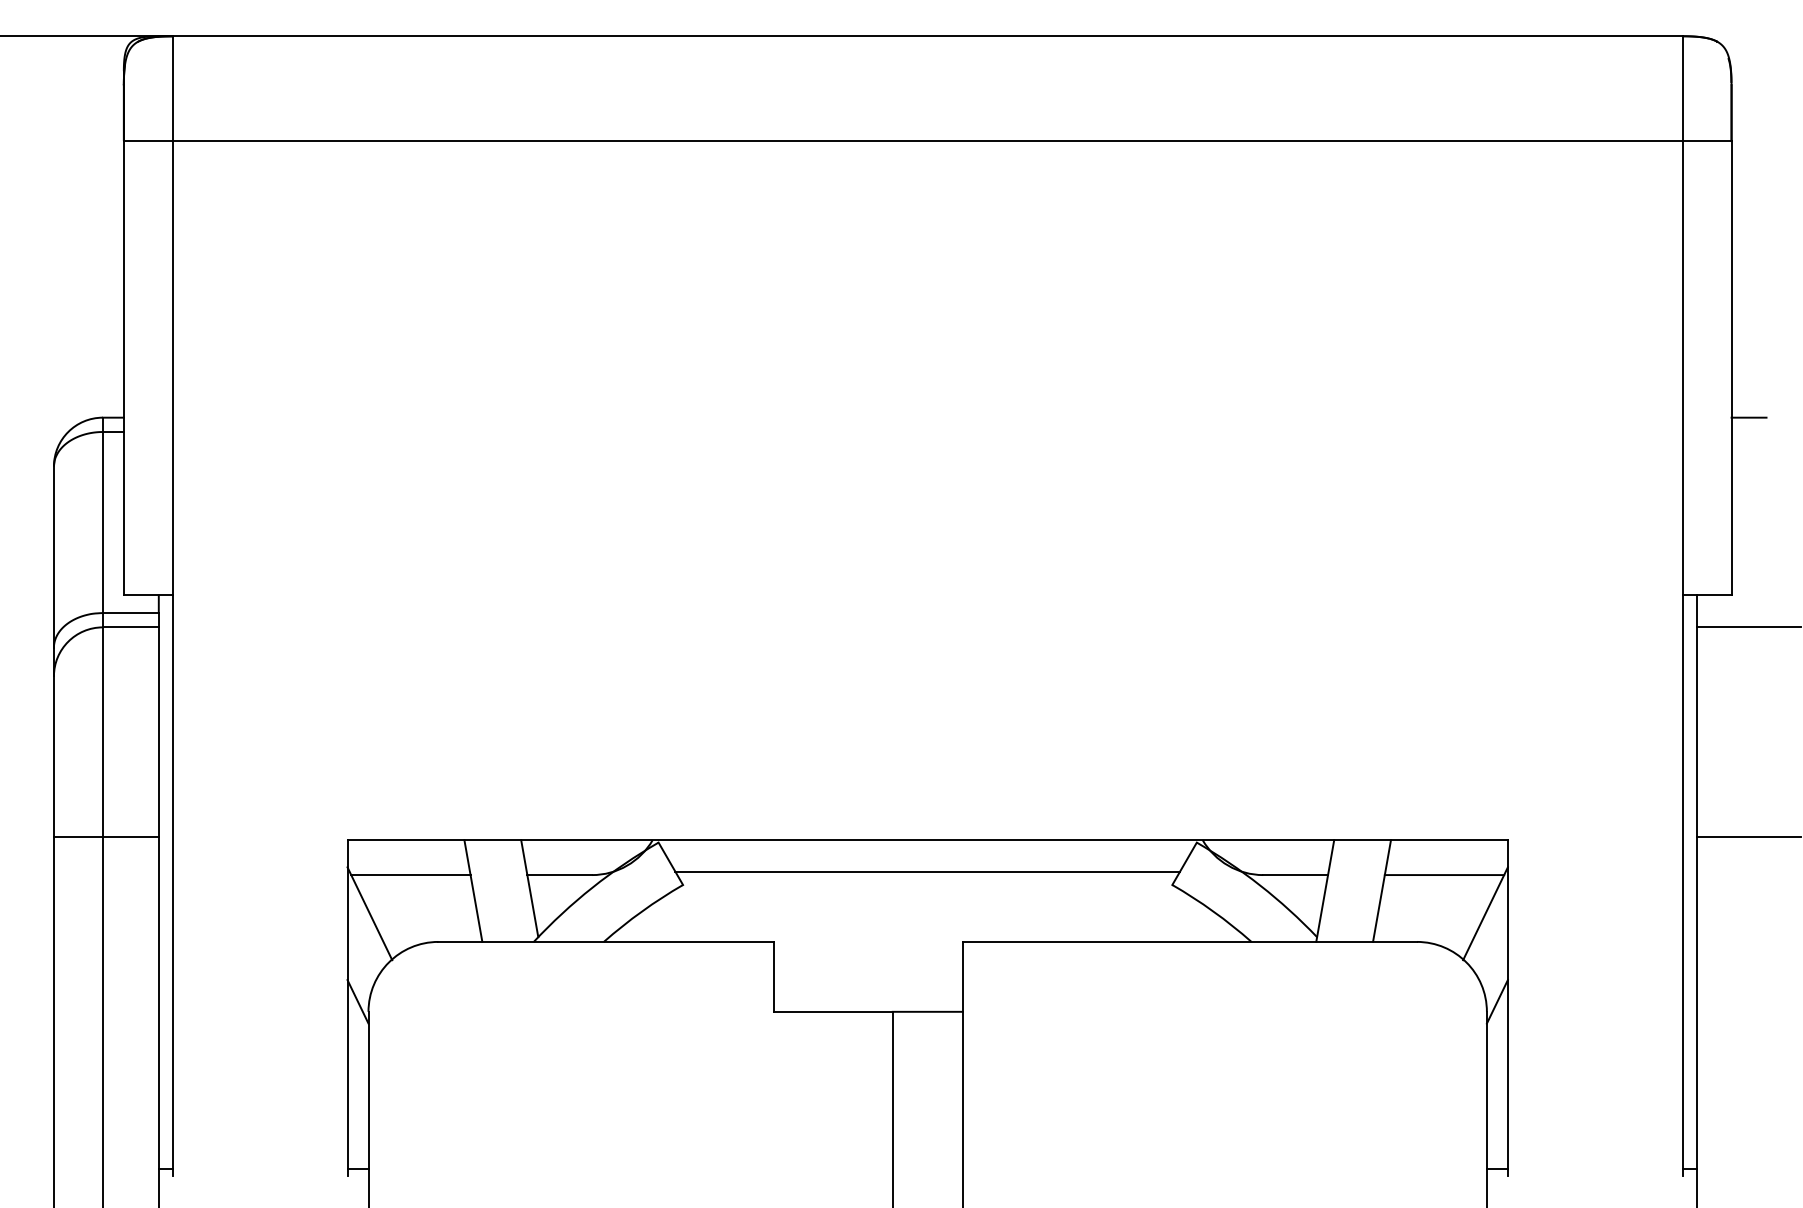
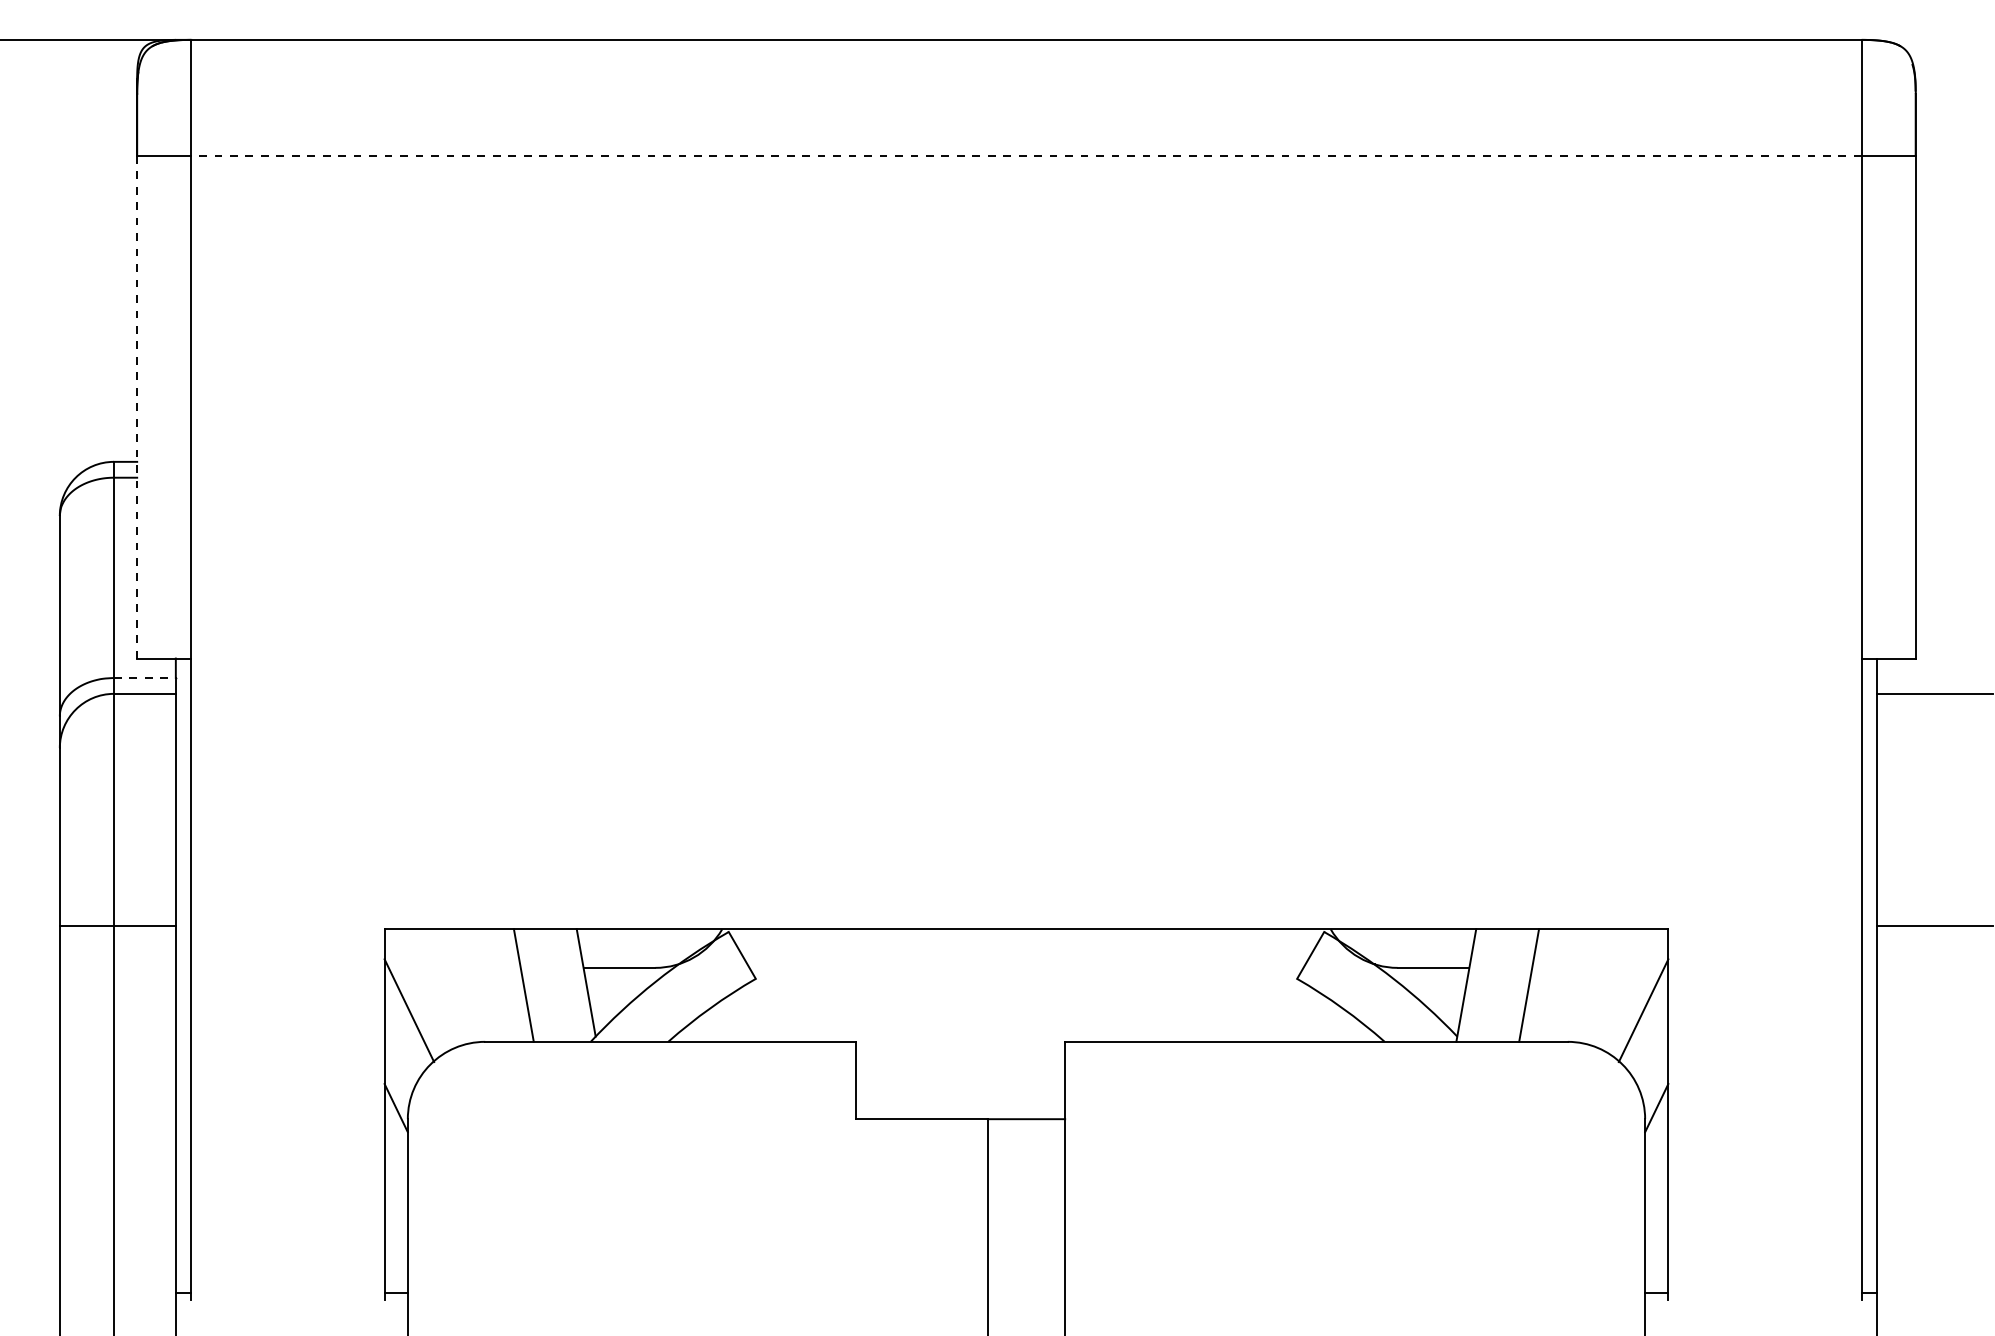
line: (927, 140) -> (1026, 155), solid -> dashed
line: (124, 368) -> (137, 407), solid -> dashed
line: (1748, 417) -> (1934, 461), removed
line: (130, 613) -> (144, 678), solid -> dashed
line: (927, 872) -> (1026, 964), removed
line: (410, 874) -> (454, 967), removed
line: (1444, 874) -> (1598, 967), removed

